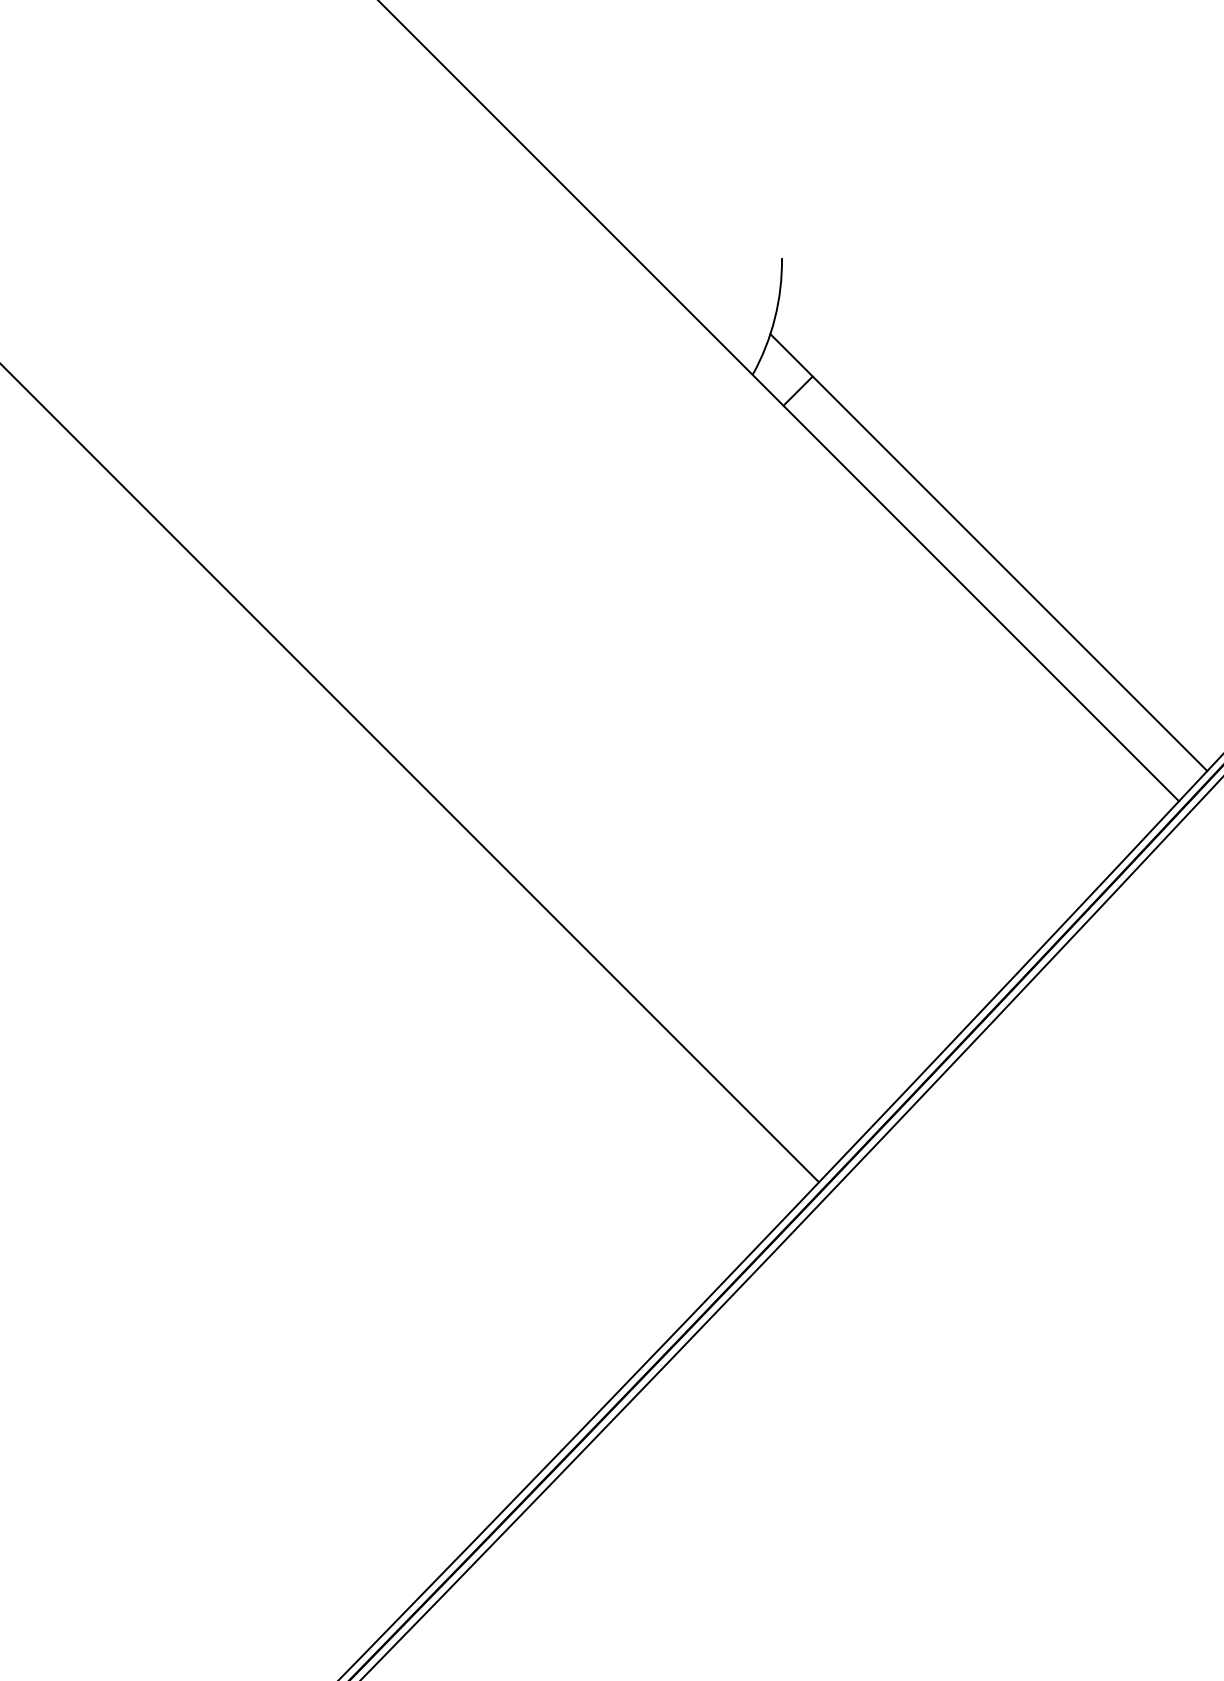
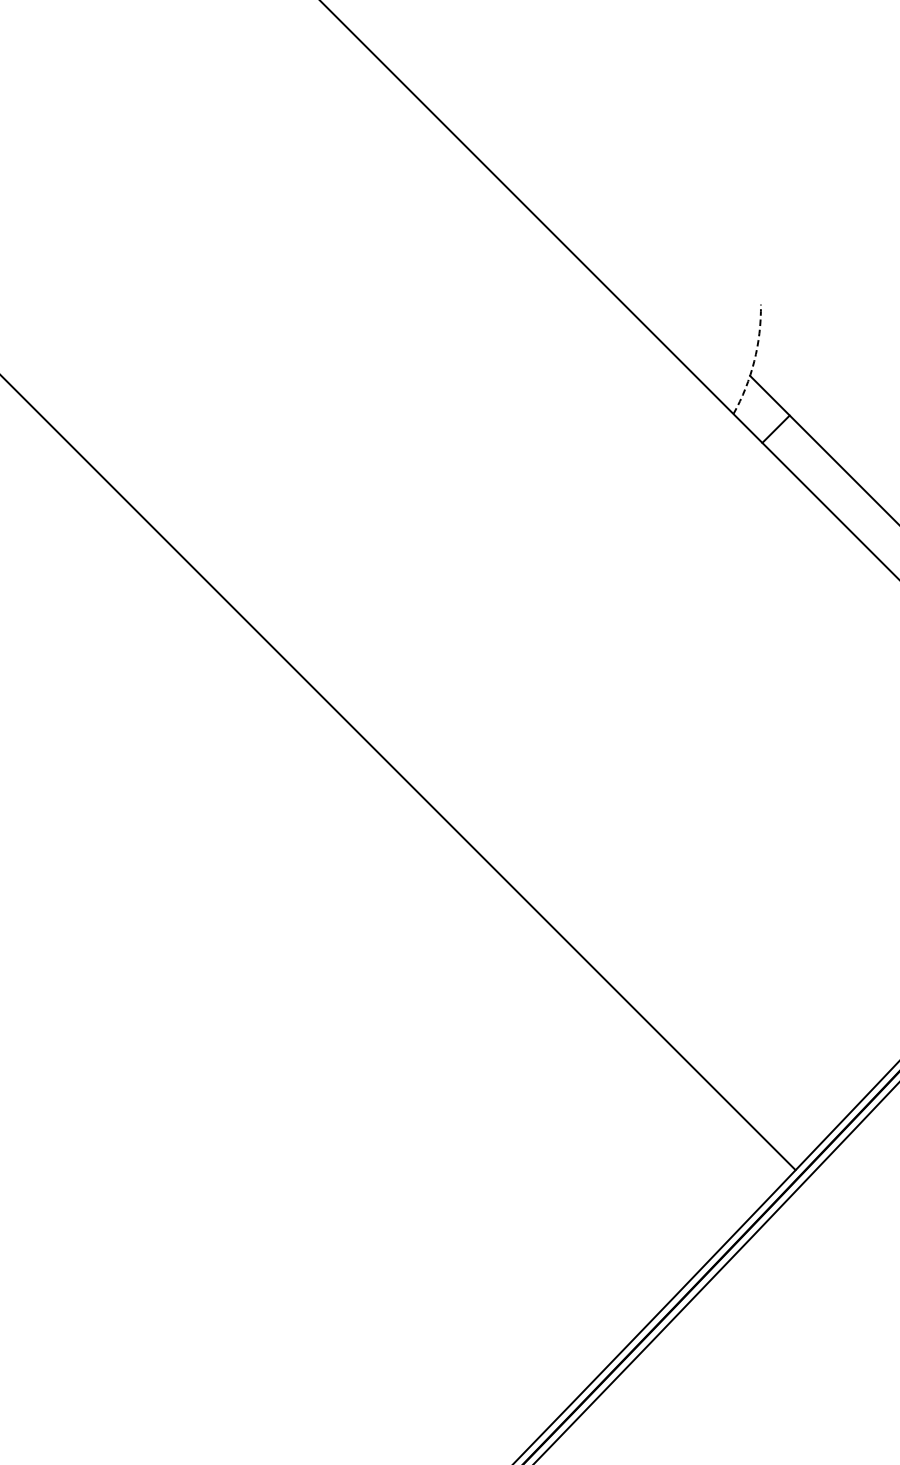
arc: (774, 318) -> (753, 361), solid -> dashed

